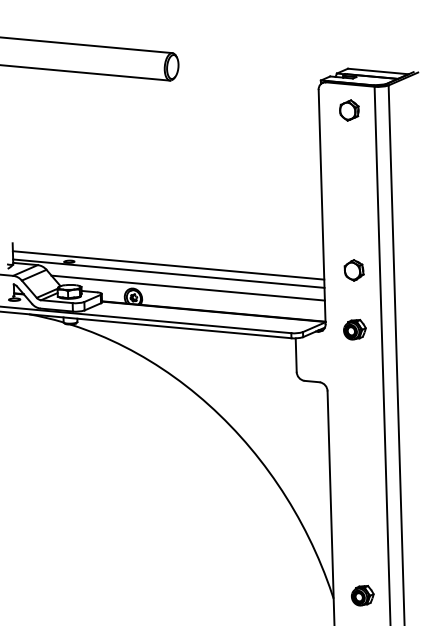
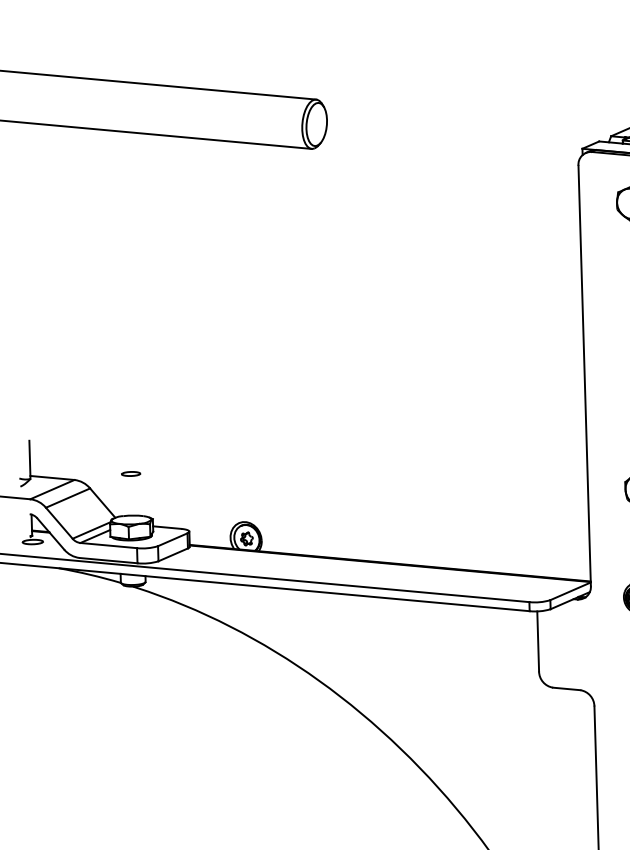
line: (168, 265) -> (309, 480), removed
line: (168, 273) -> (309, 495), removed
line: (187, 287) -> (343, 520), removed

